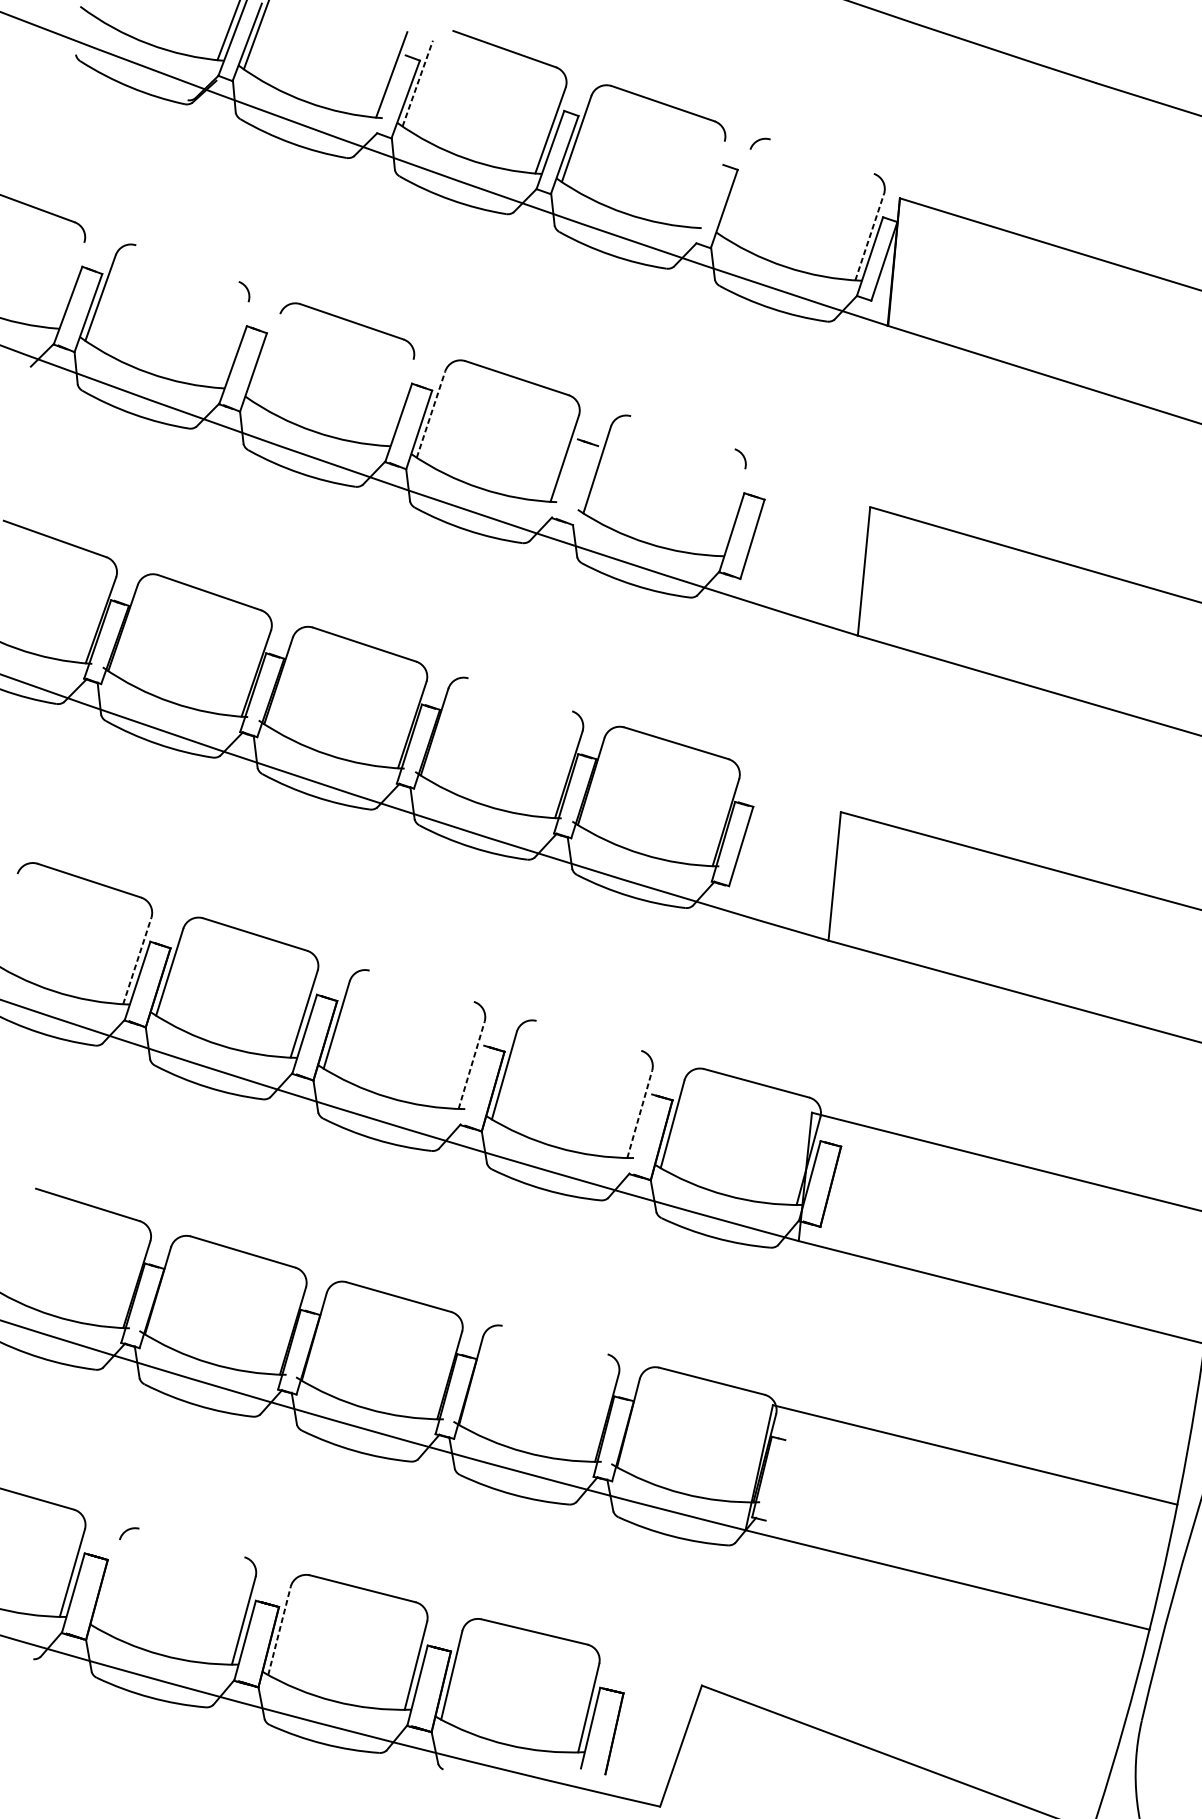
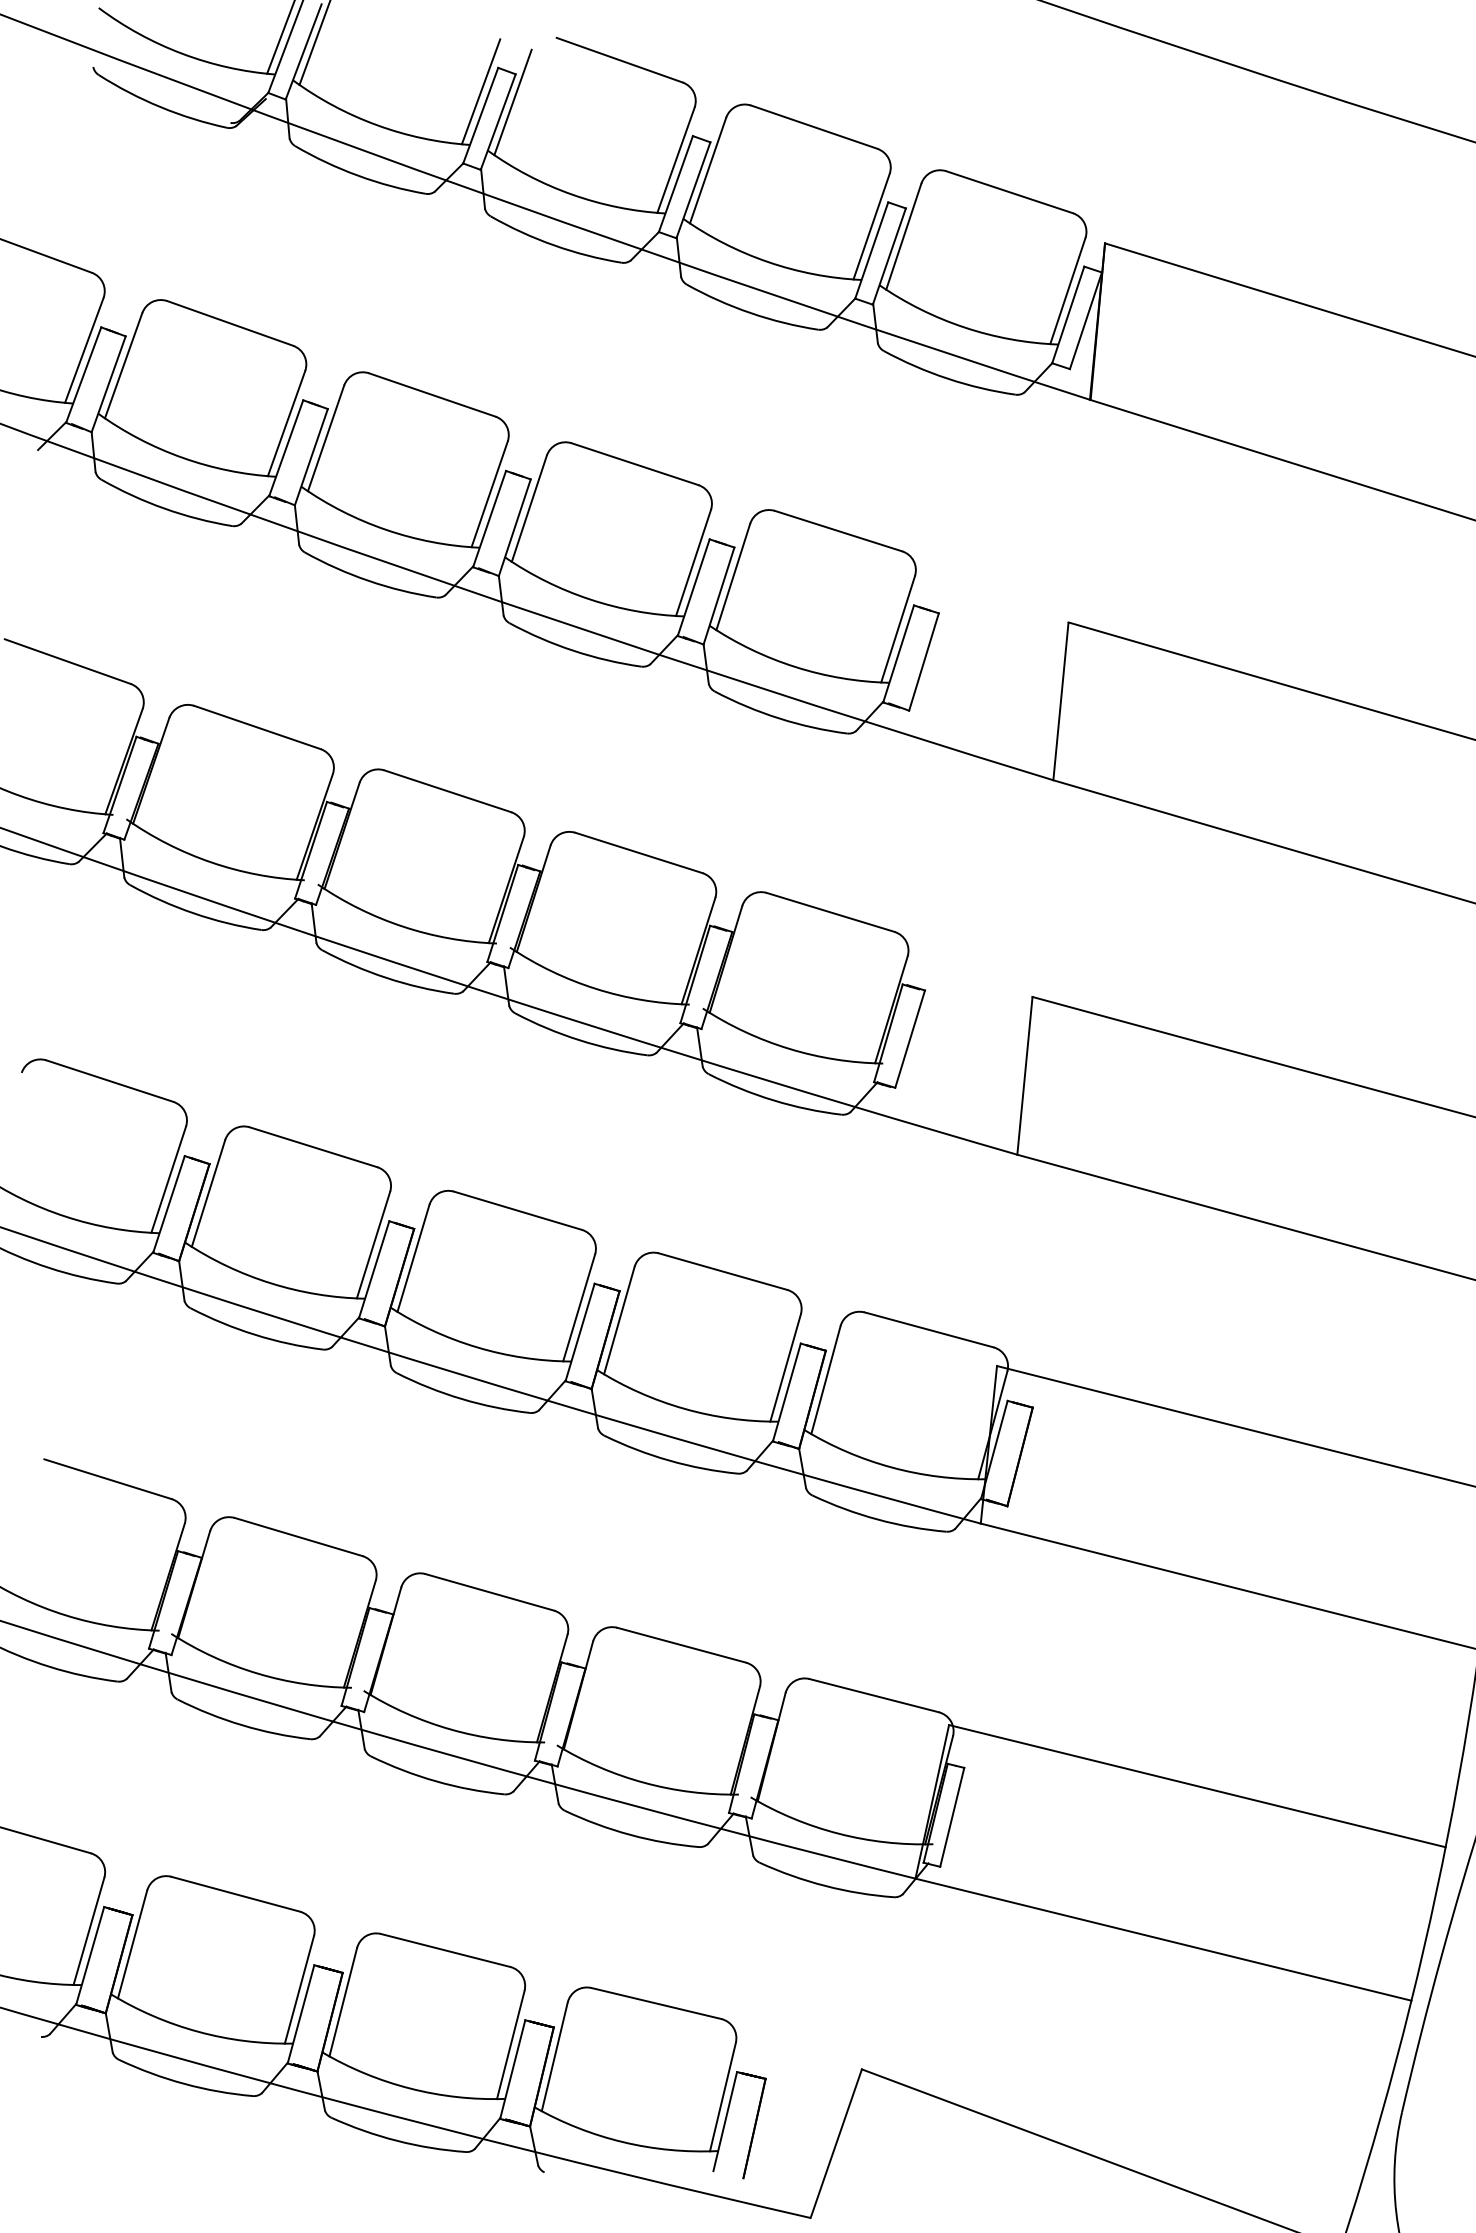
line: (418, 83) -> (513, 102), dashed -> solid
line: (391, 94) -> (480, 115), added
line: (822, 156) -> (1009, 192), added
line: (709, 184) -> (871, 226), added
line: (735, 192) -> (903, 236), added
line: (709, 204) -> (871, 250), added
line: (869, 237) -> (1067, 291), dashed -> solid
line: (187, 263) -> (230, 323), added
line: (68, 284) -> (84, 349), added
line: (233, 345) -> (286, 423), added
line: (265, 357) -> (325, 438), added
line: (398, 402) -> (489, 494), added
line: (431, 414) -> (529, 508), dashed -> solid
line: (682, 432) -> (838, 530), added
line: (564, 478) -> (693, 587), added
line: (585, 485) -> (718, 595), added
line: (731, 512) -> (898, 629), added
line: (519, 694) -> (638, 852), added
line: (137, 960) -> (168, 1179), dashed -> solid
line: (421, 986) -> (517, 1210), added
line: (588, 1035) -> (722, 1271), added
line: (471, 1065) -> (579, 1307), dashed -> solid
line: (471, 1085) -> (579, 1332), added
line: (639, 1113) -> (785, 1367), dashed -> solid
line: (640, 1134) -> (786, 1392), added
line: (554, 1339) -> (681, 1644), added
line: (775, 1479) -> (952, 1816), added
line: (191, 1542) -> (235, 1893), added
line: (107, 1583) -> (132, 1944), added
line: (279, 1631) -> (343, 2002), dashed -> solid

